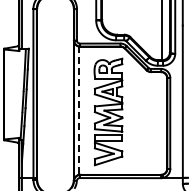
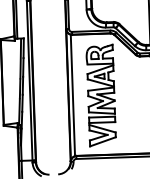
line: (78, 111) -> (72, 96), dashed -> solid

